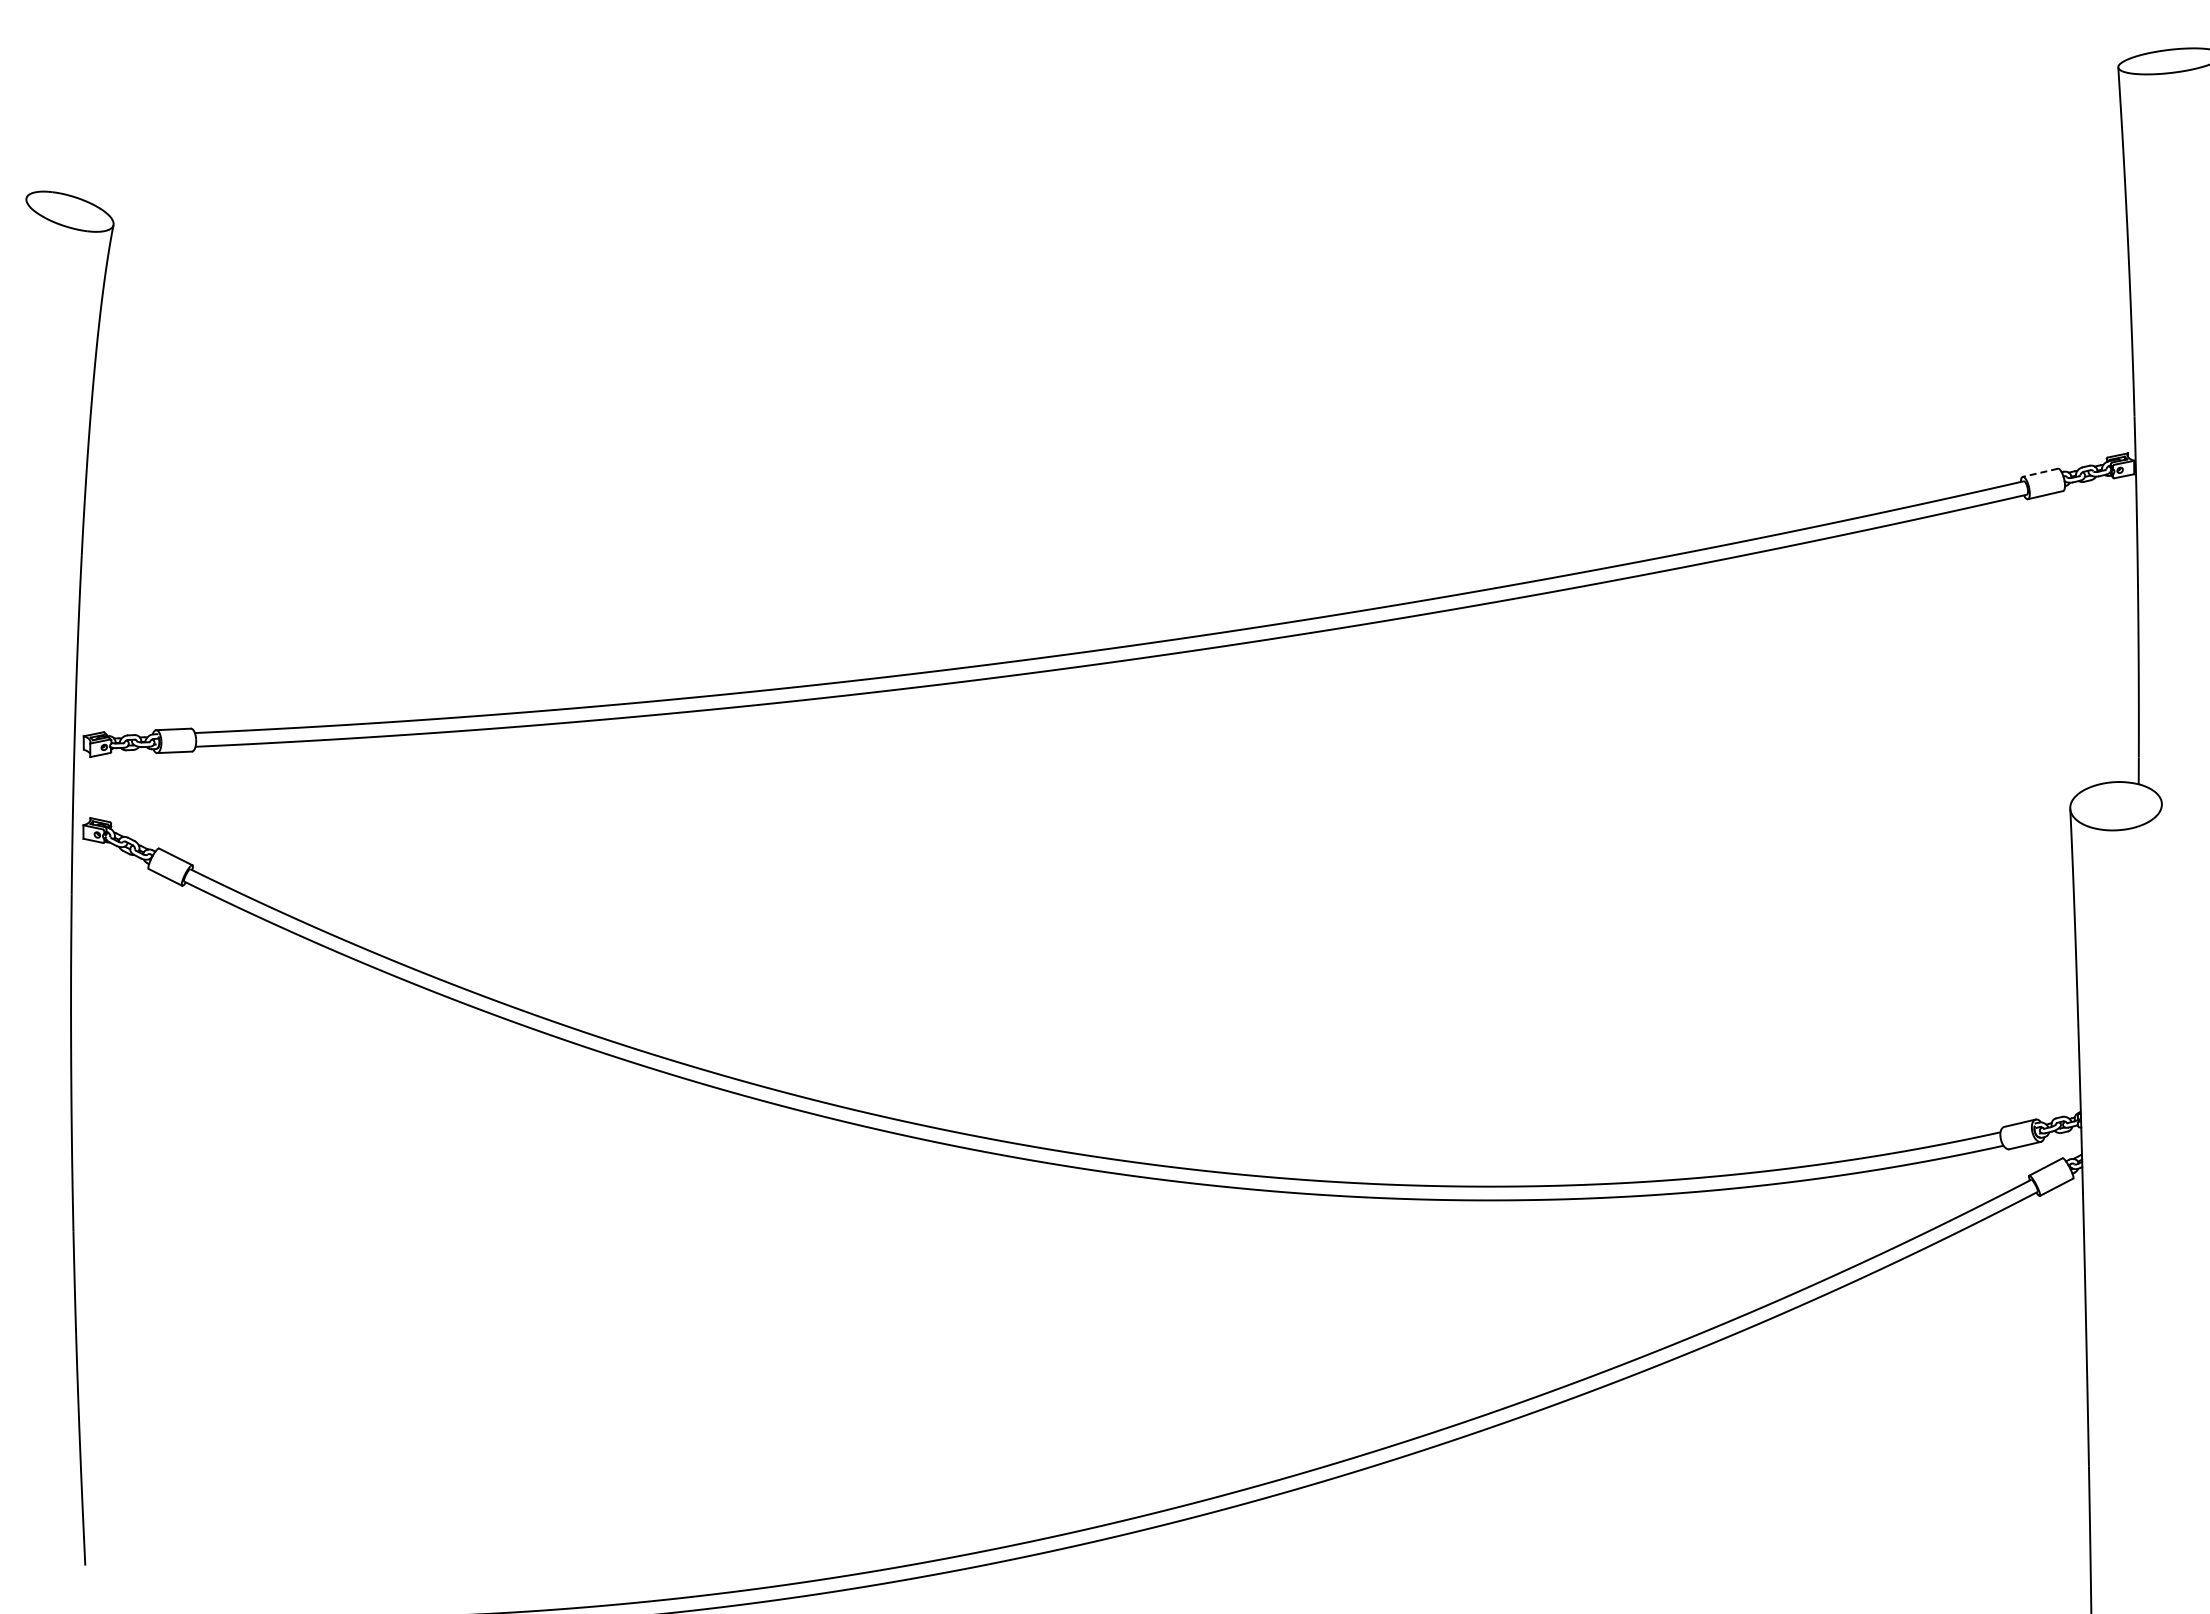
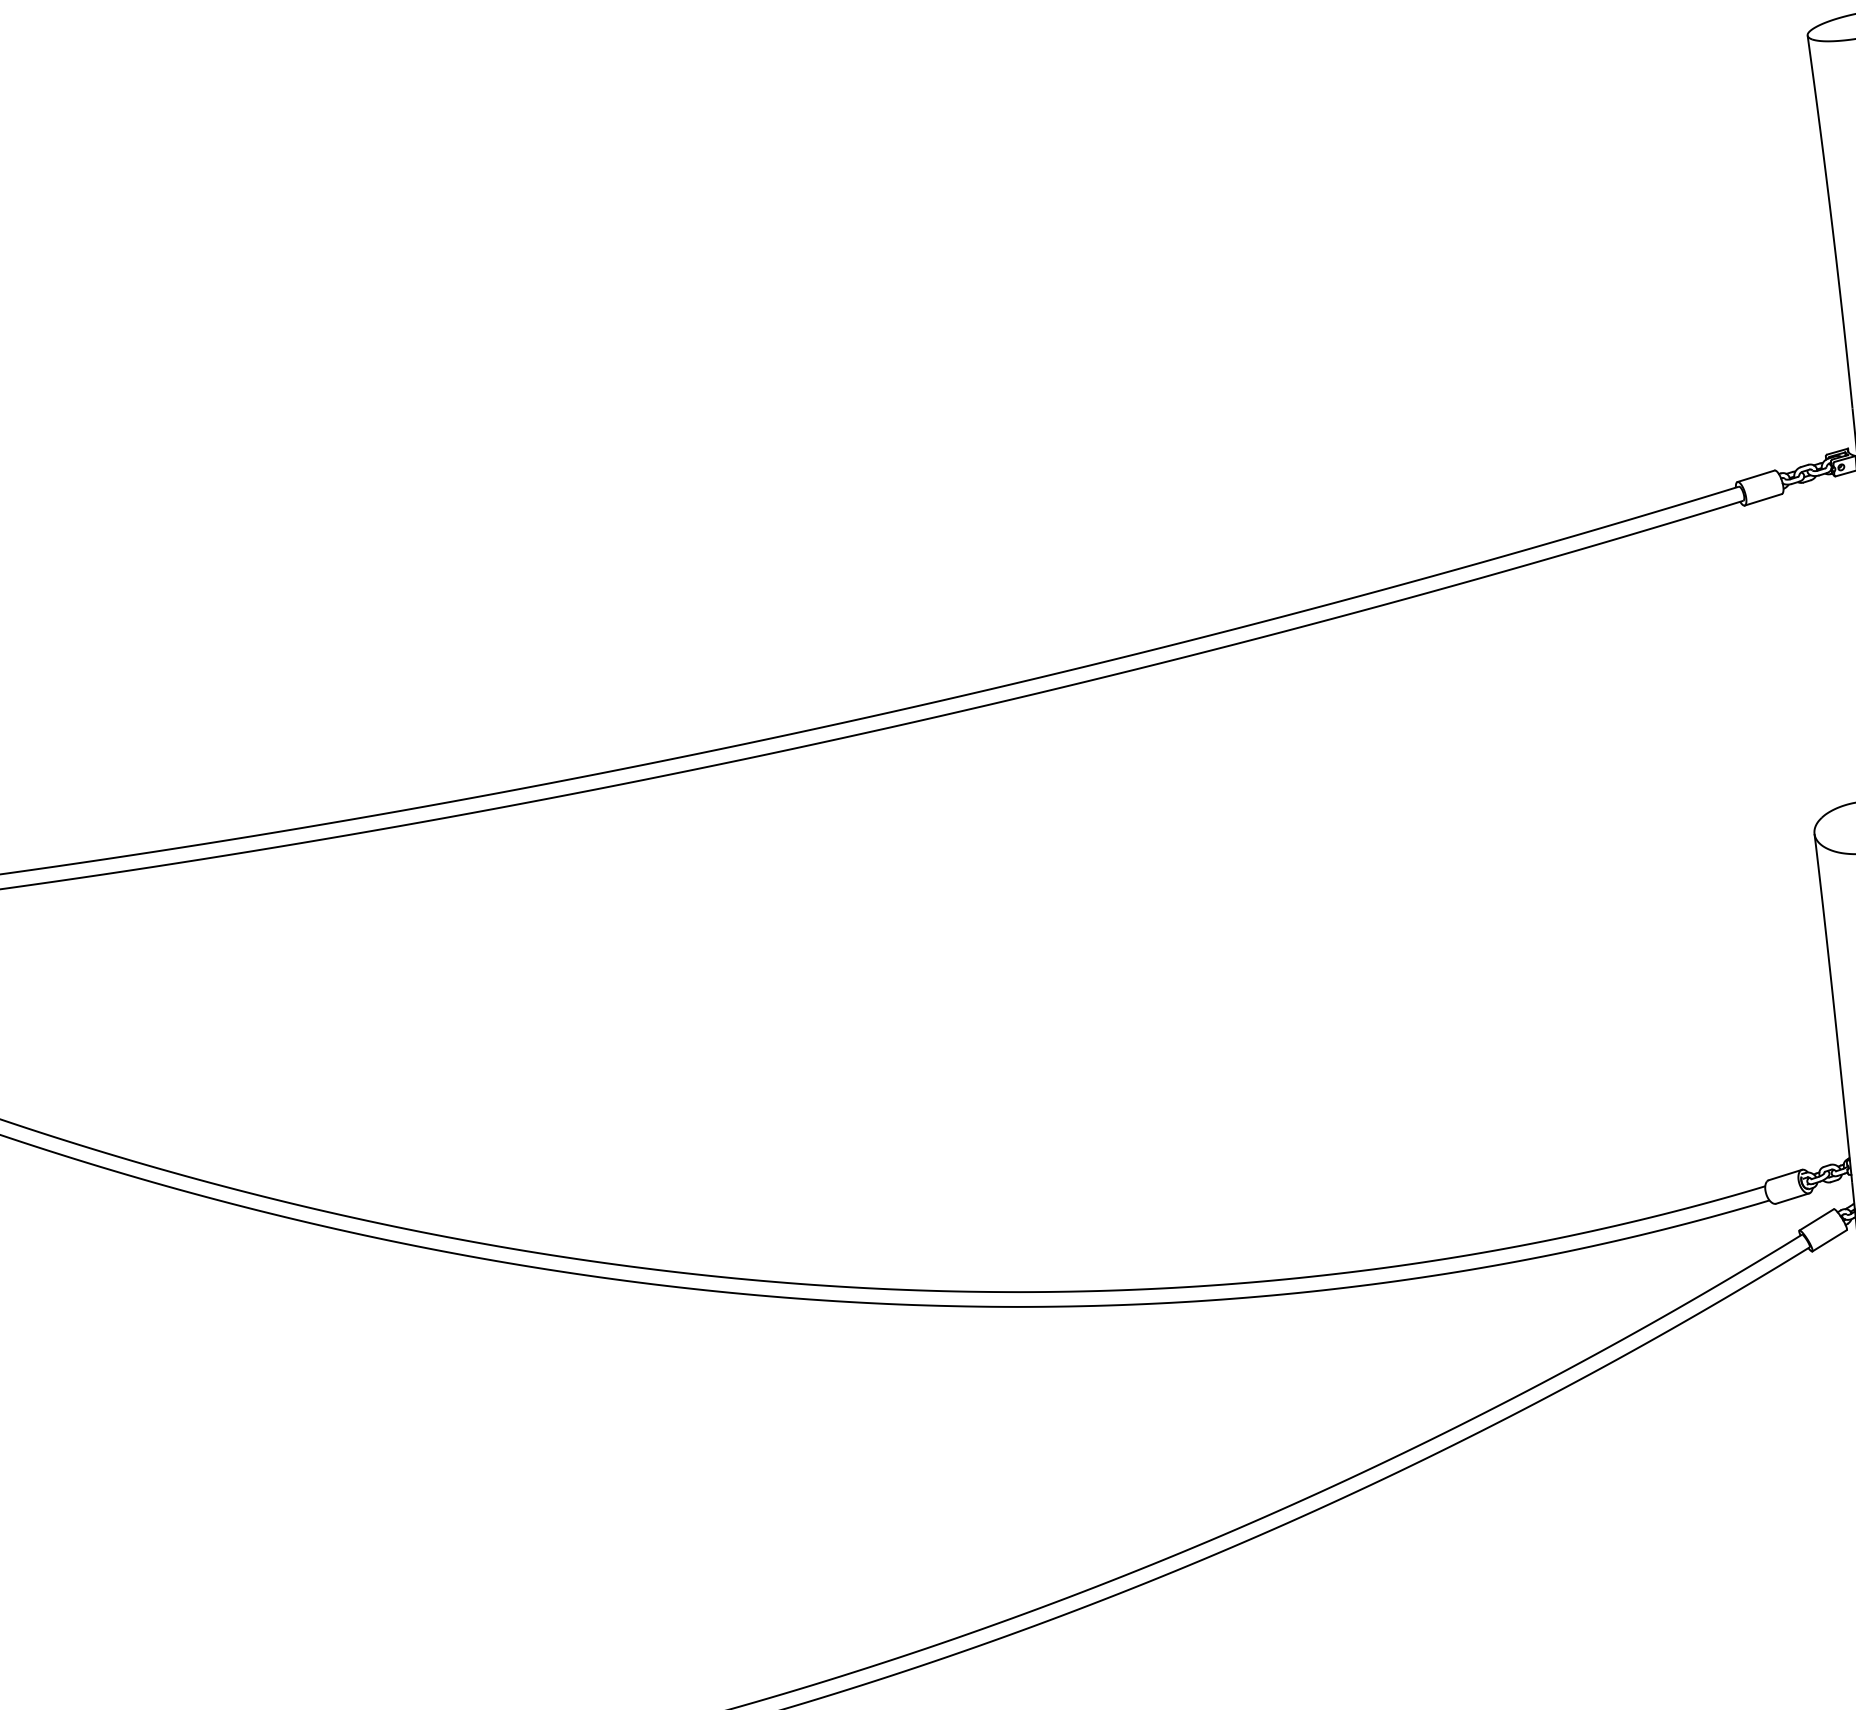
line: (2039, 472) -> (1755, 476), dashed -> solid

